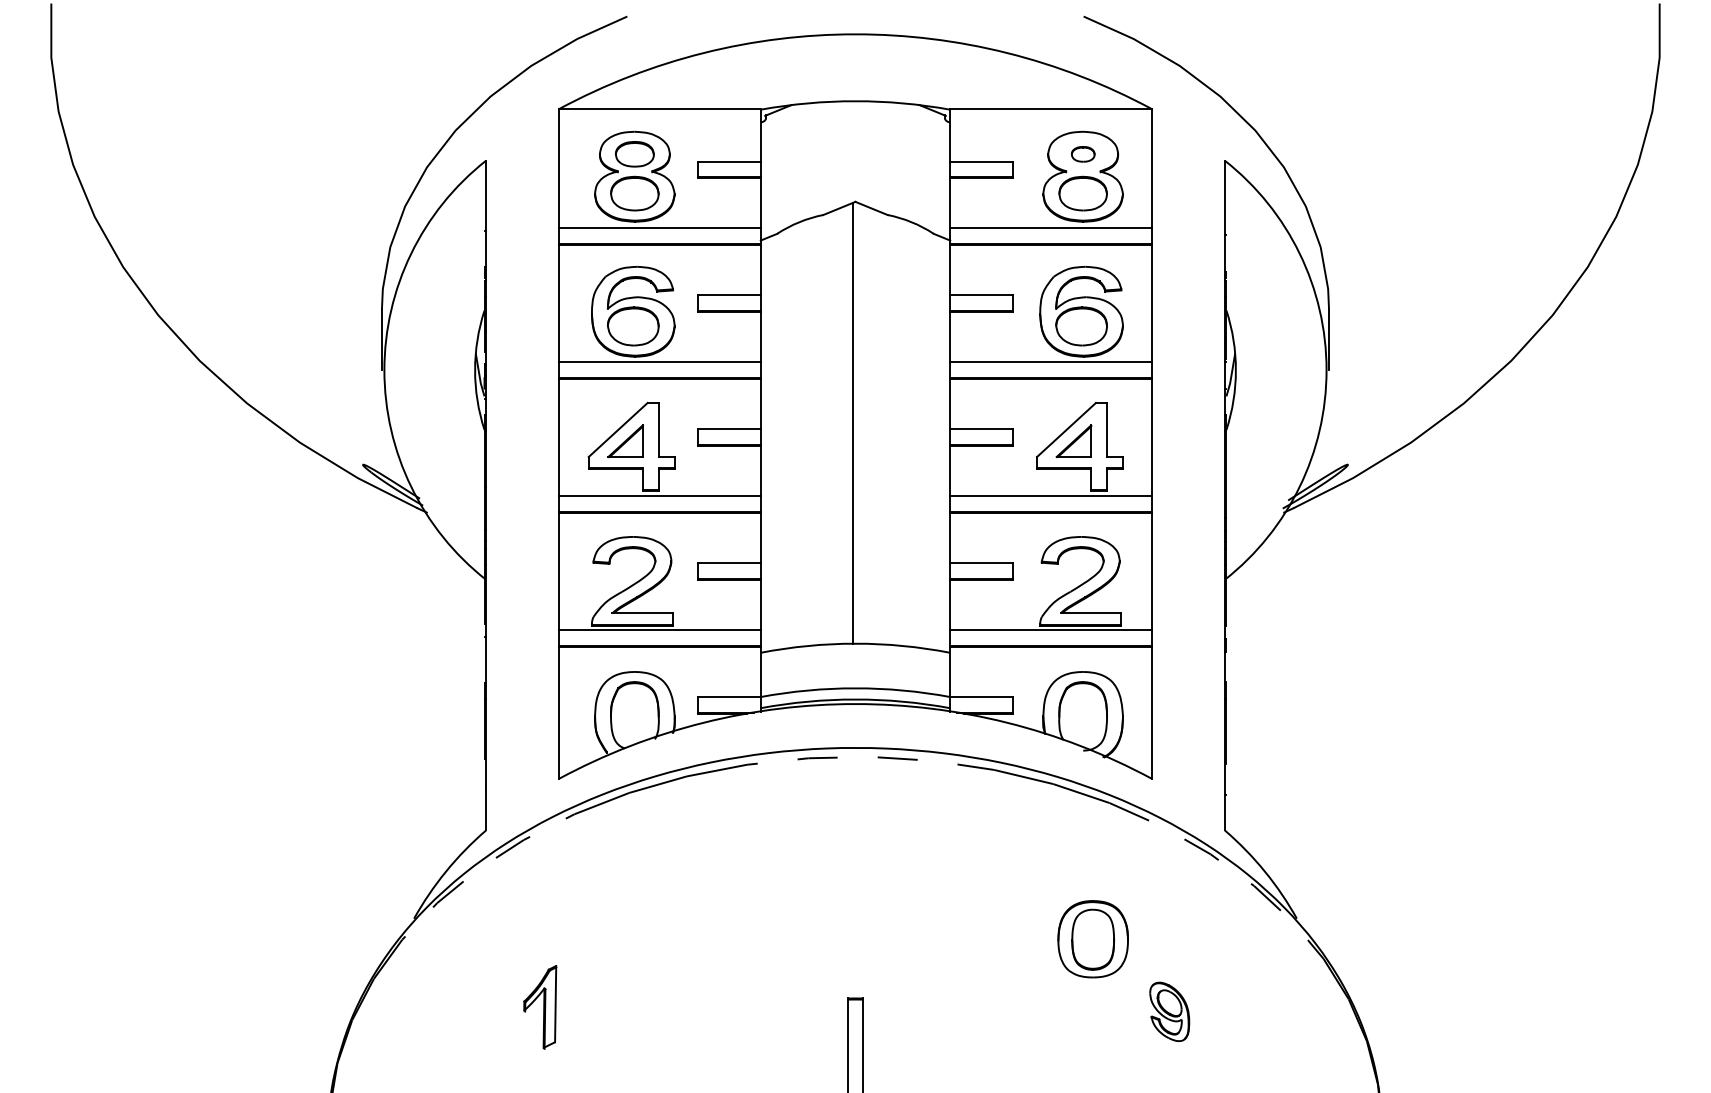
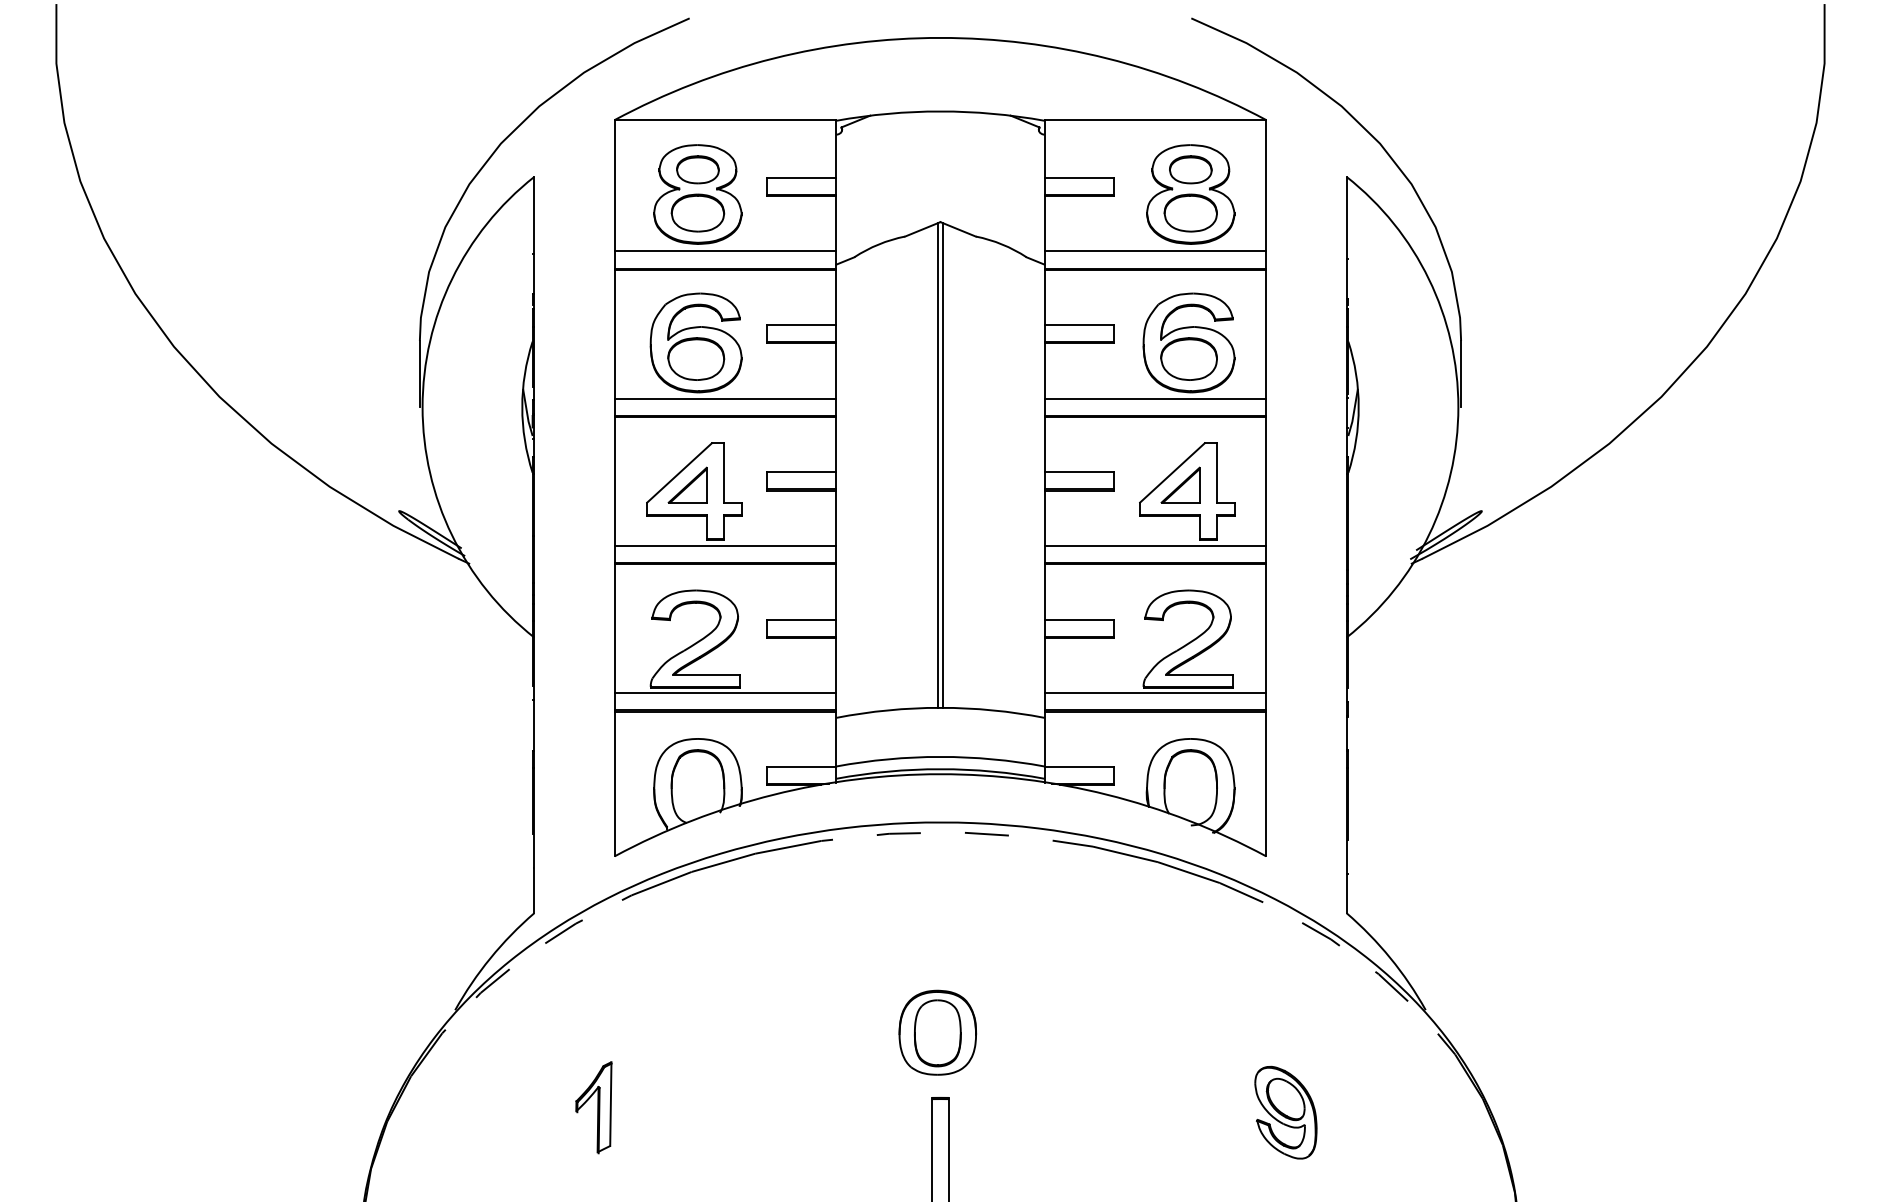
part: (1082, 154) -> (1190, 169), size x1.67
line: (858, 423) -> (943, 465), added
part: (1092, 938) -> (937, 1032), moved
part: (1169, 1011) -> (1285, 1112), size x1.43

